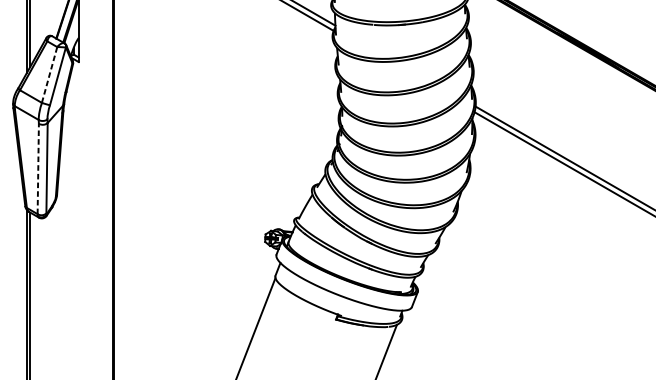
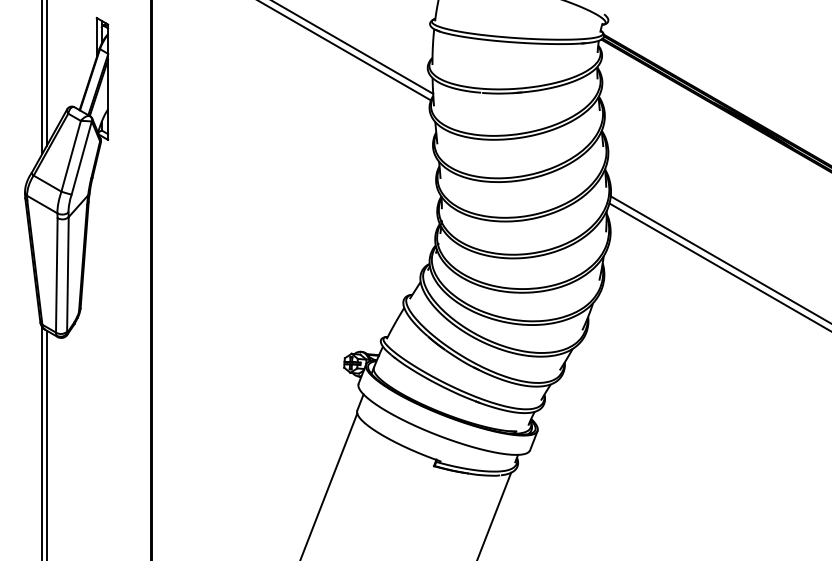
line: (49, 75) -> (71, 156), dashed -> solid
line: (38, 168) -> (56, 274), dashed -> solid

